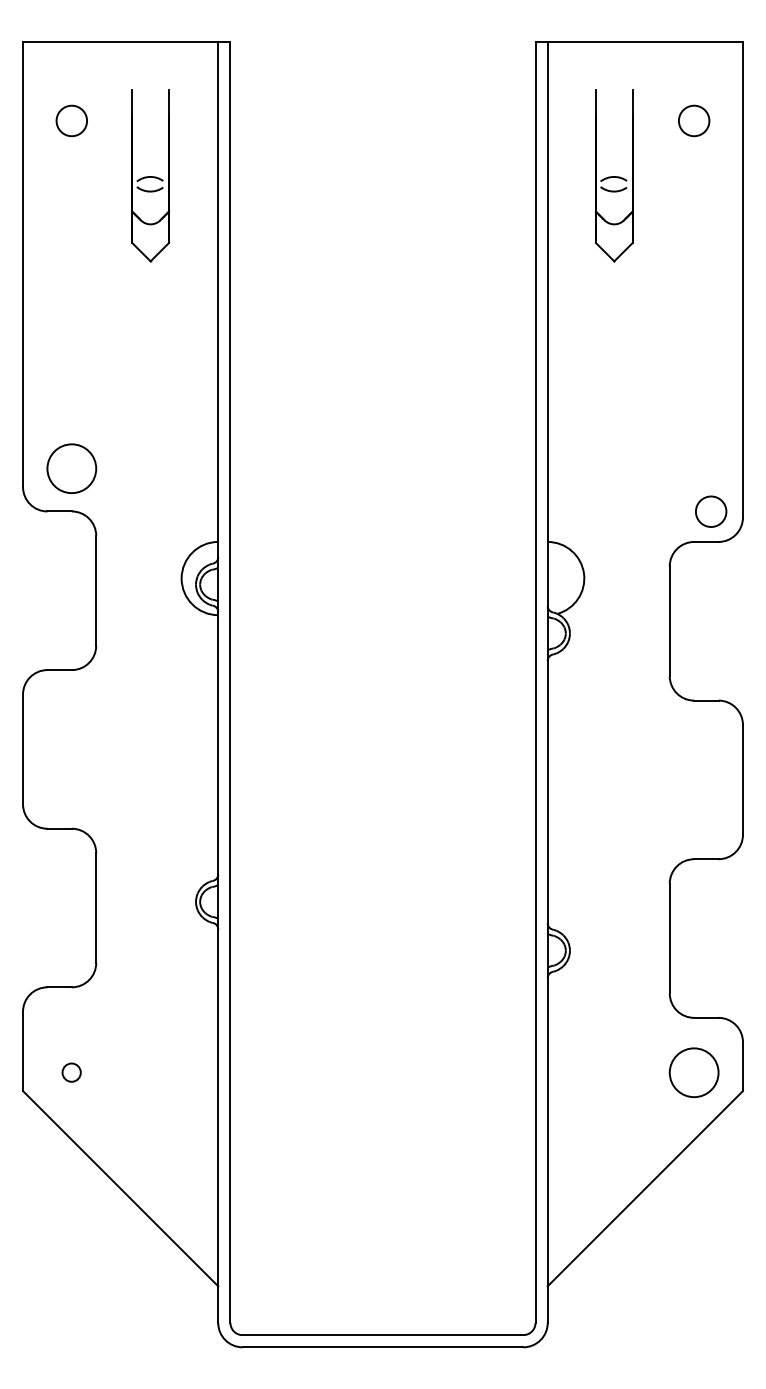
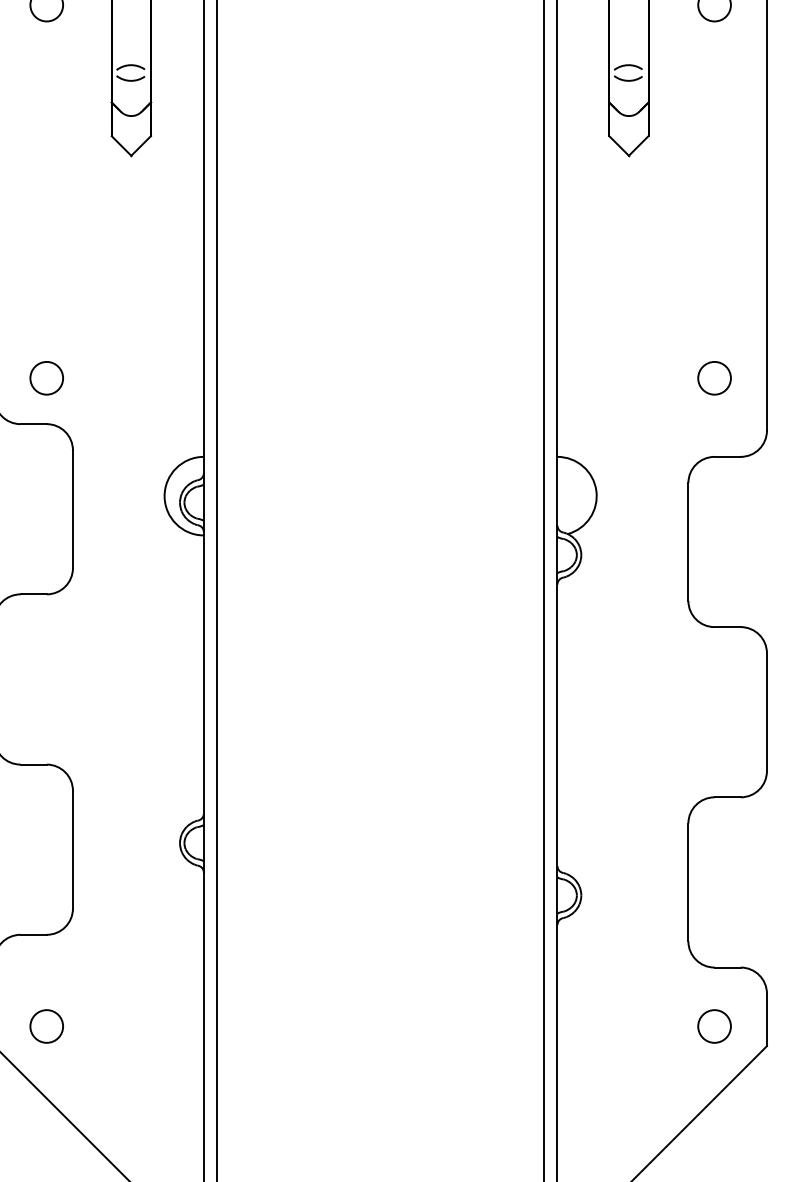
circle: (71, 468) -> (46, 378), size x0.62
circle: (711, 511) -> (714, 378), moved
circle: (71, 1072) -> (46, 1026), size x1.67
circle: (693, 1072) -> (713, 1026), size x0.62

